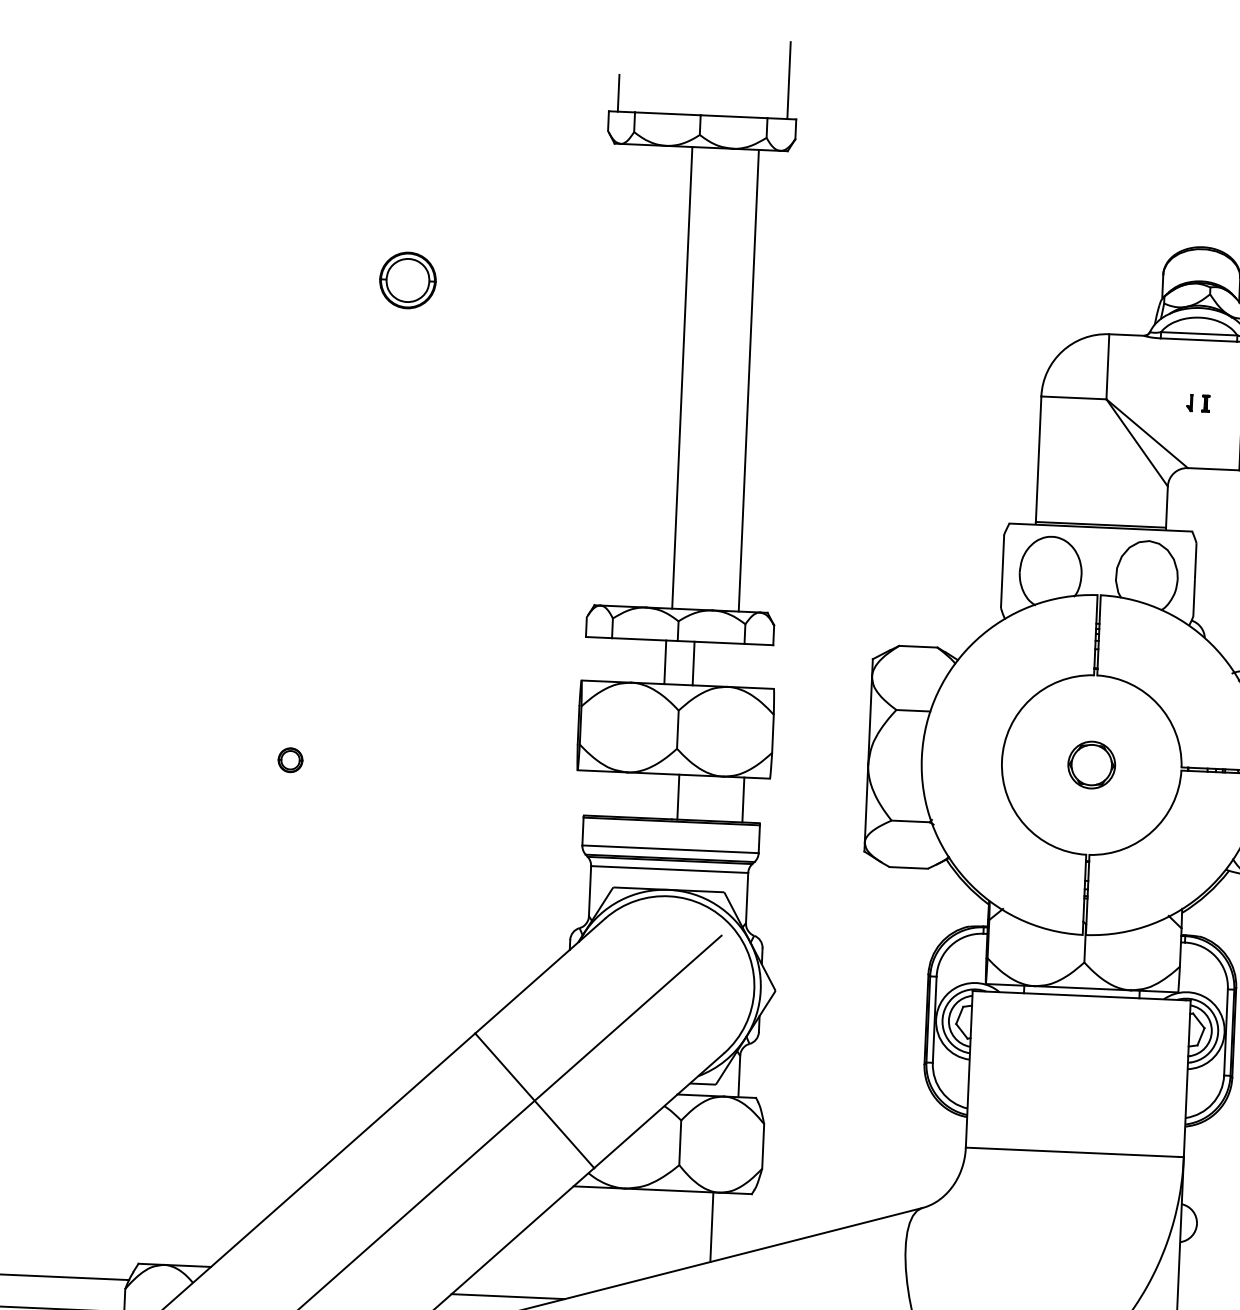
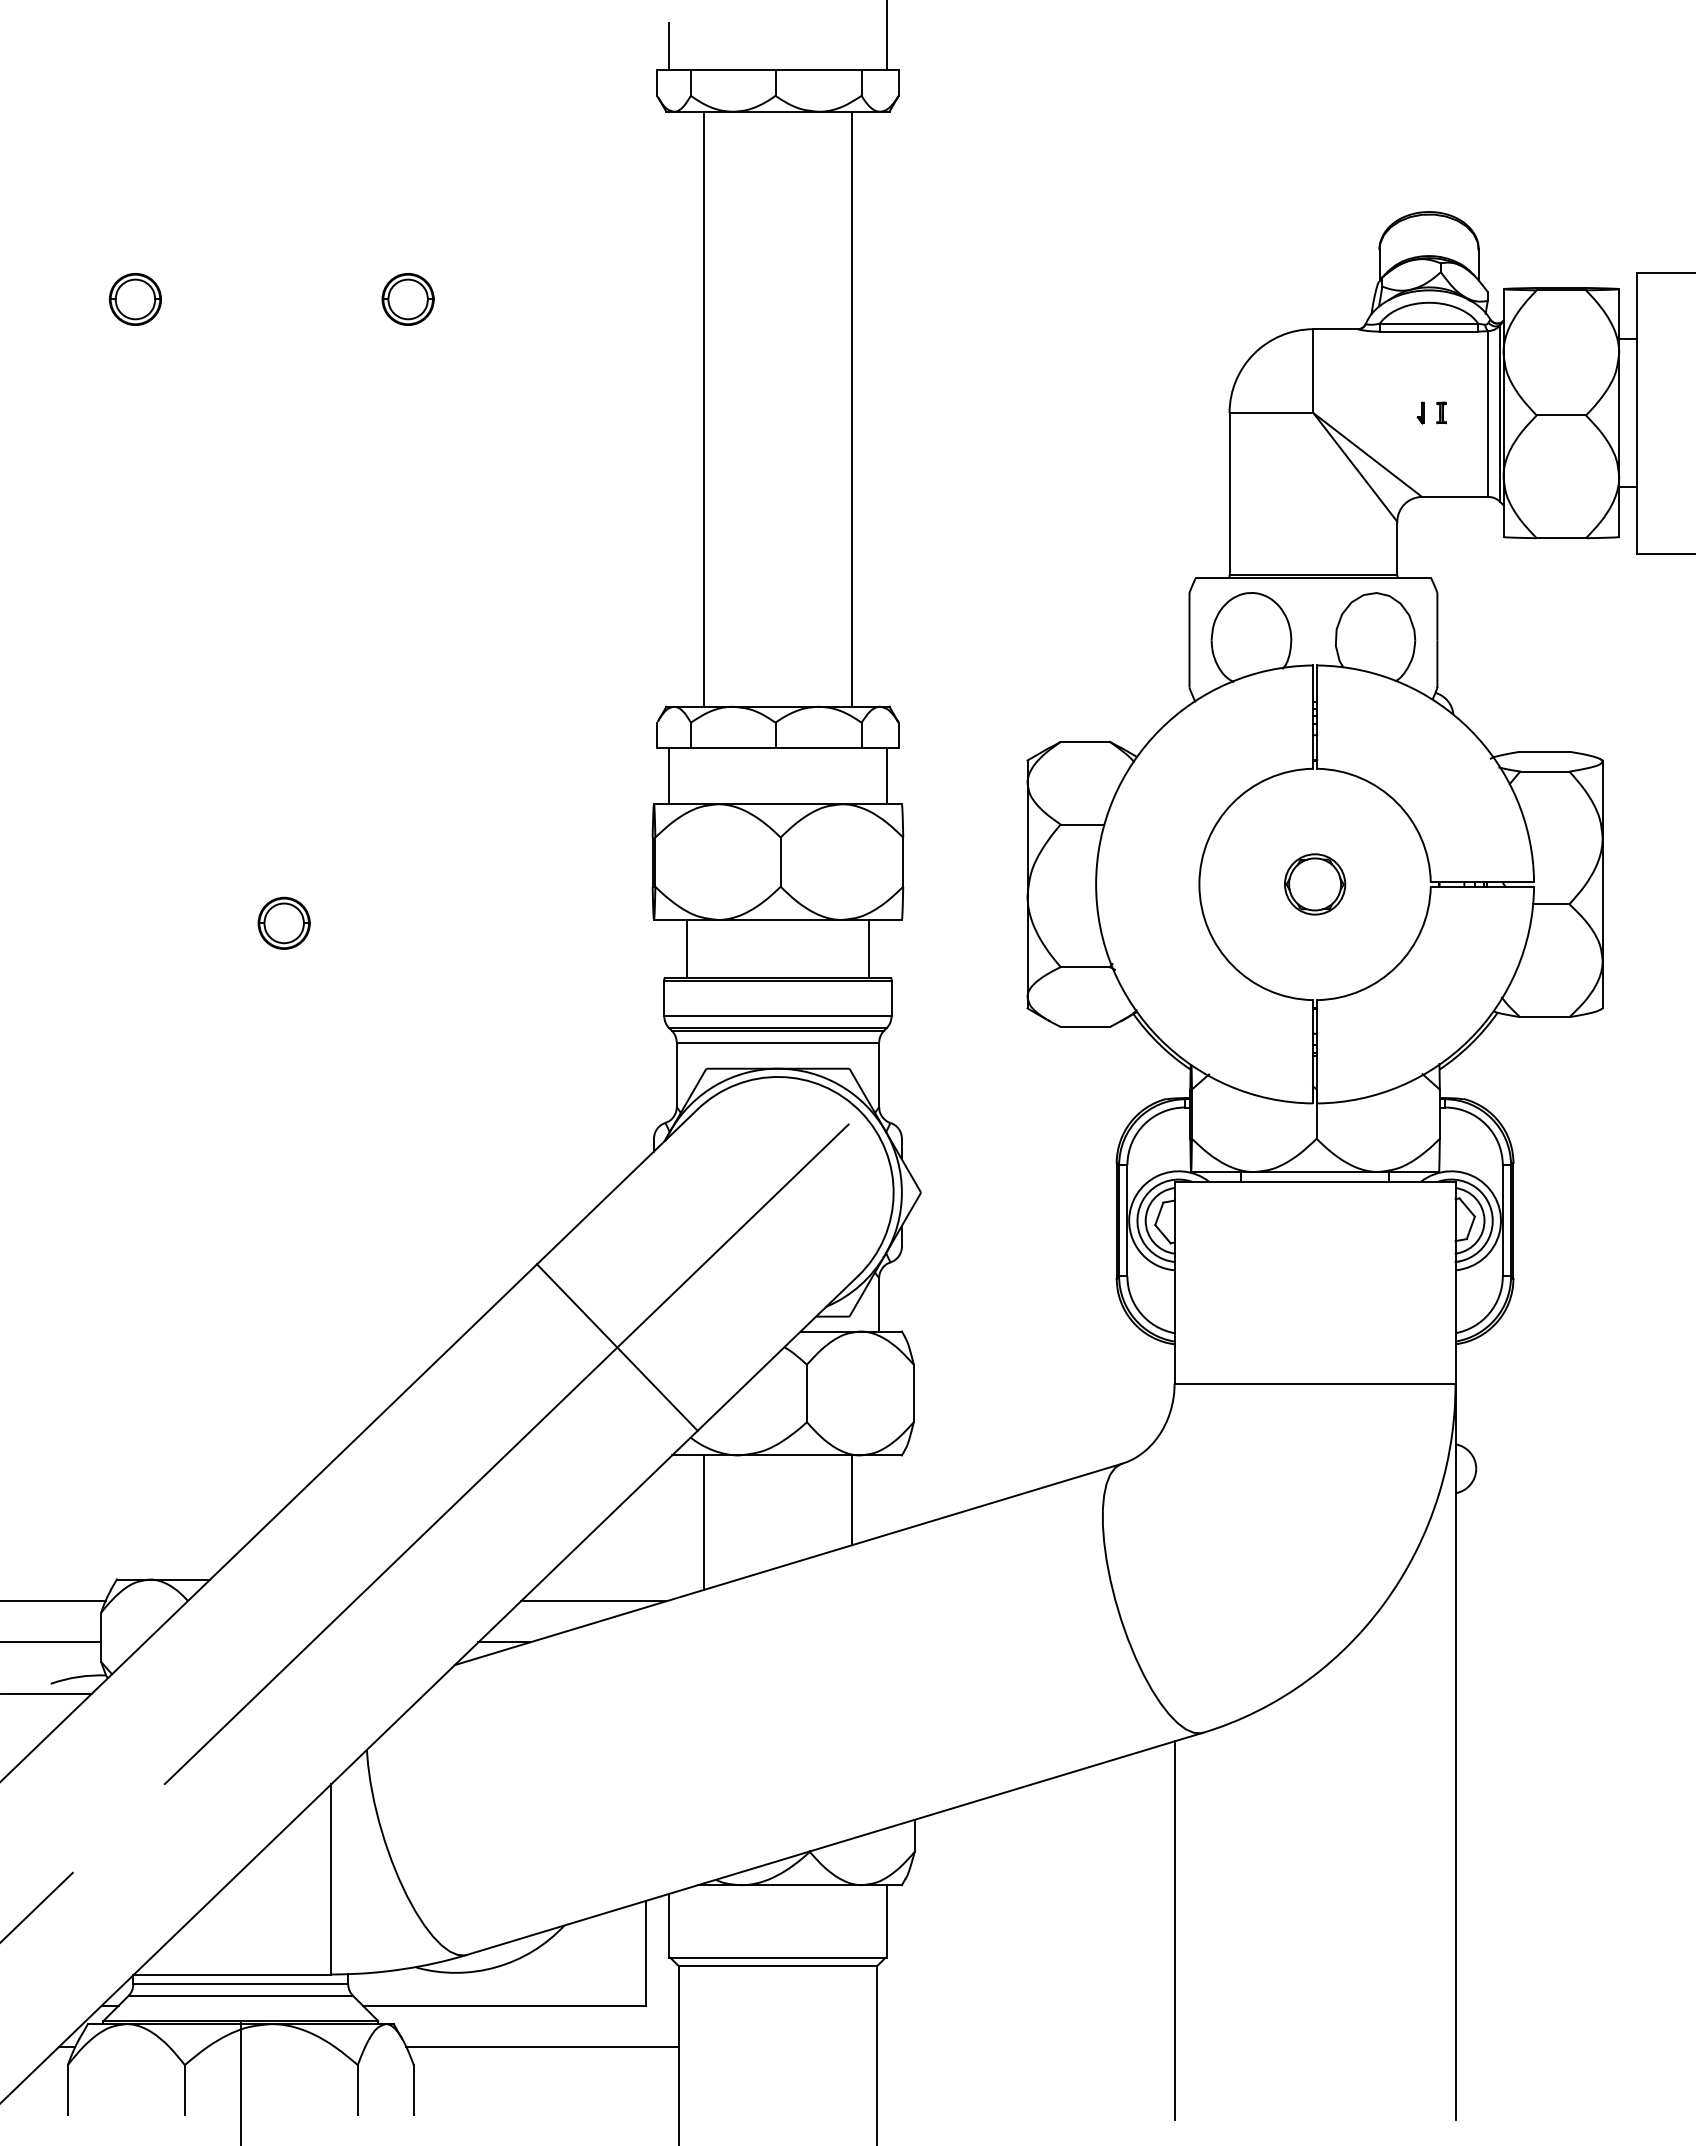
part: (196, 271) -> (135, 299), added
part: (407, 280) -> (407, 299), size x0.71
line: (682, 377) -> (703, 408), moved
line: (665, 662) -> (668, 776), moved
line: (693, 663) -> (887, 776), moved
part: (290, 759) -> (283, 922), size x1.67
line: (678, 796) -> (687, 948), moved
line: (595, 1239) -> (703, 1522), added

